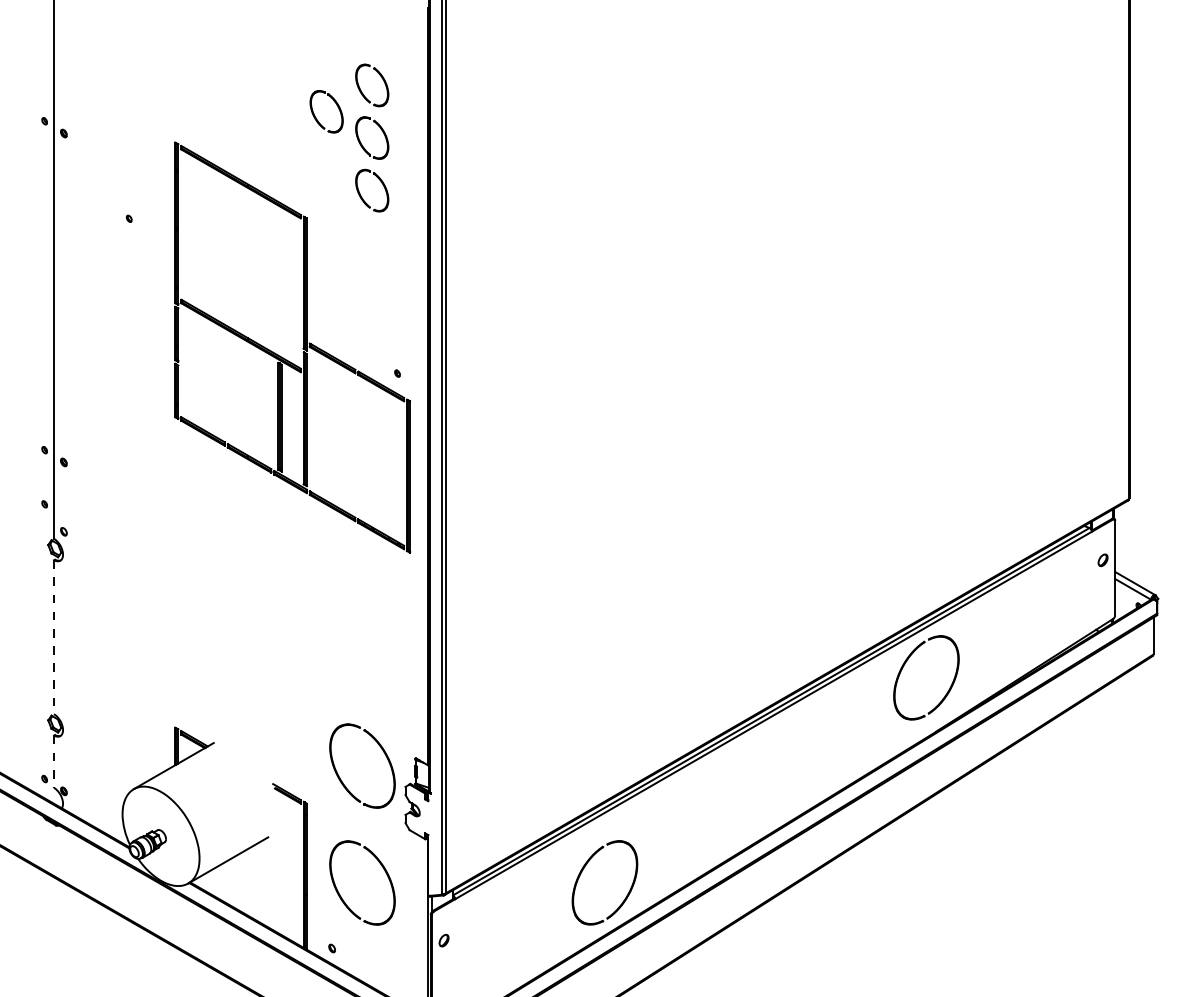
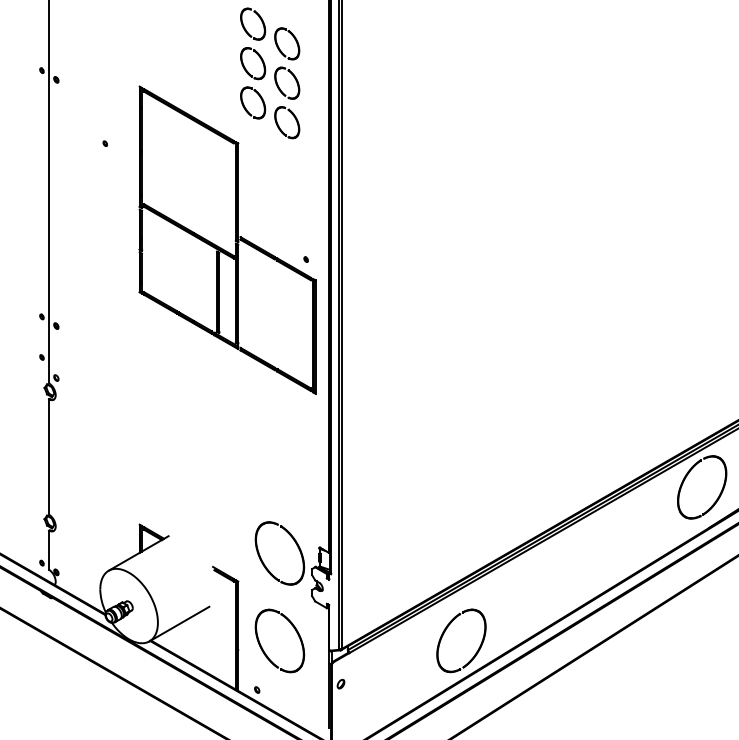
part: (335, 51) -> (259, 18), added
part: (317, 171) -> (246, 108), added
line: (54, 637) -> (49, 457), dashed -> solid
line: (54, 762) -> (49, 550), dashed -> solid

